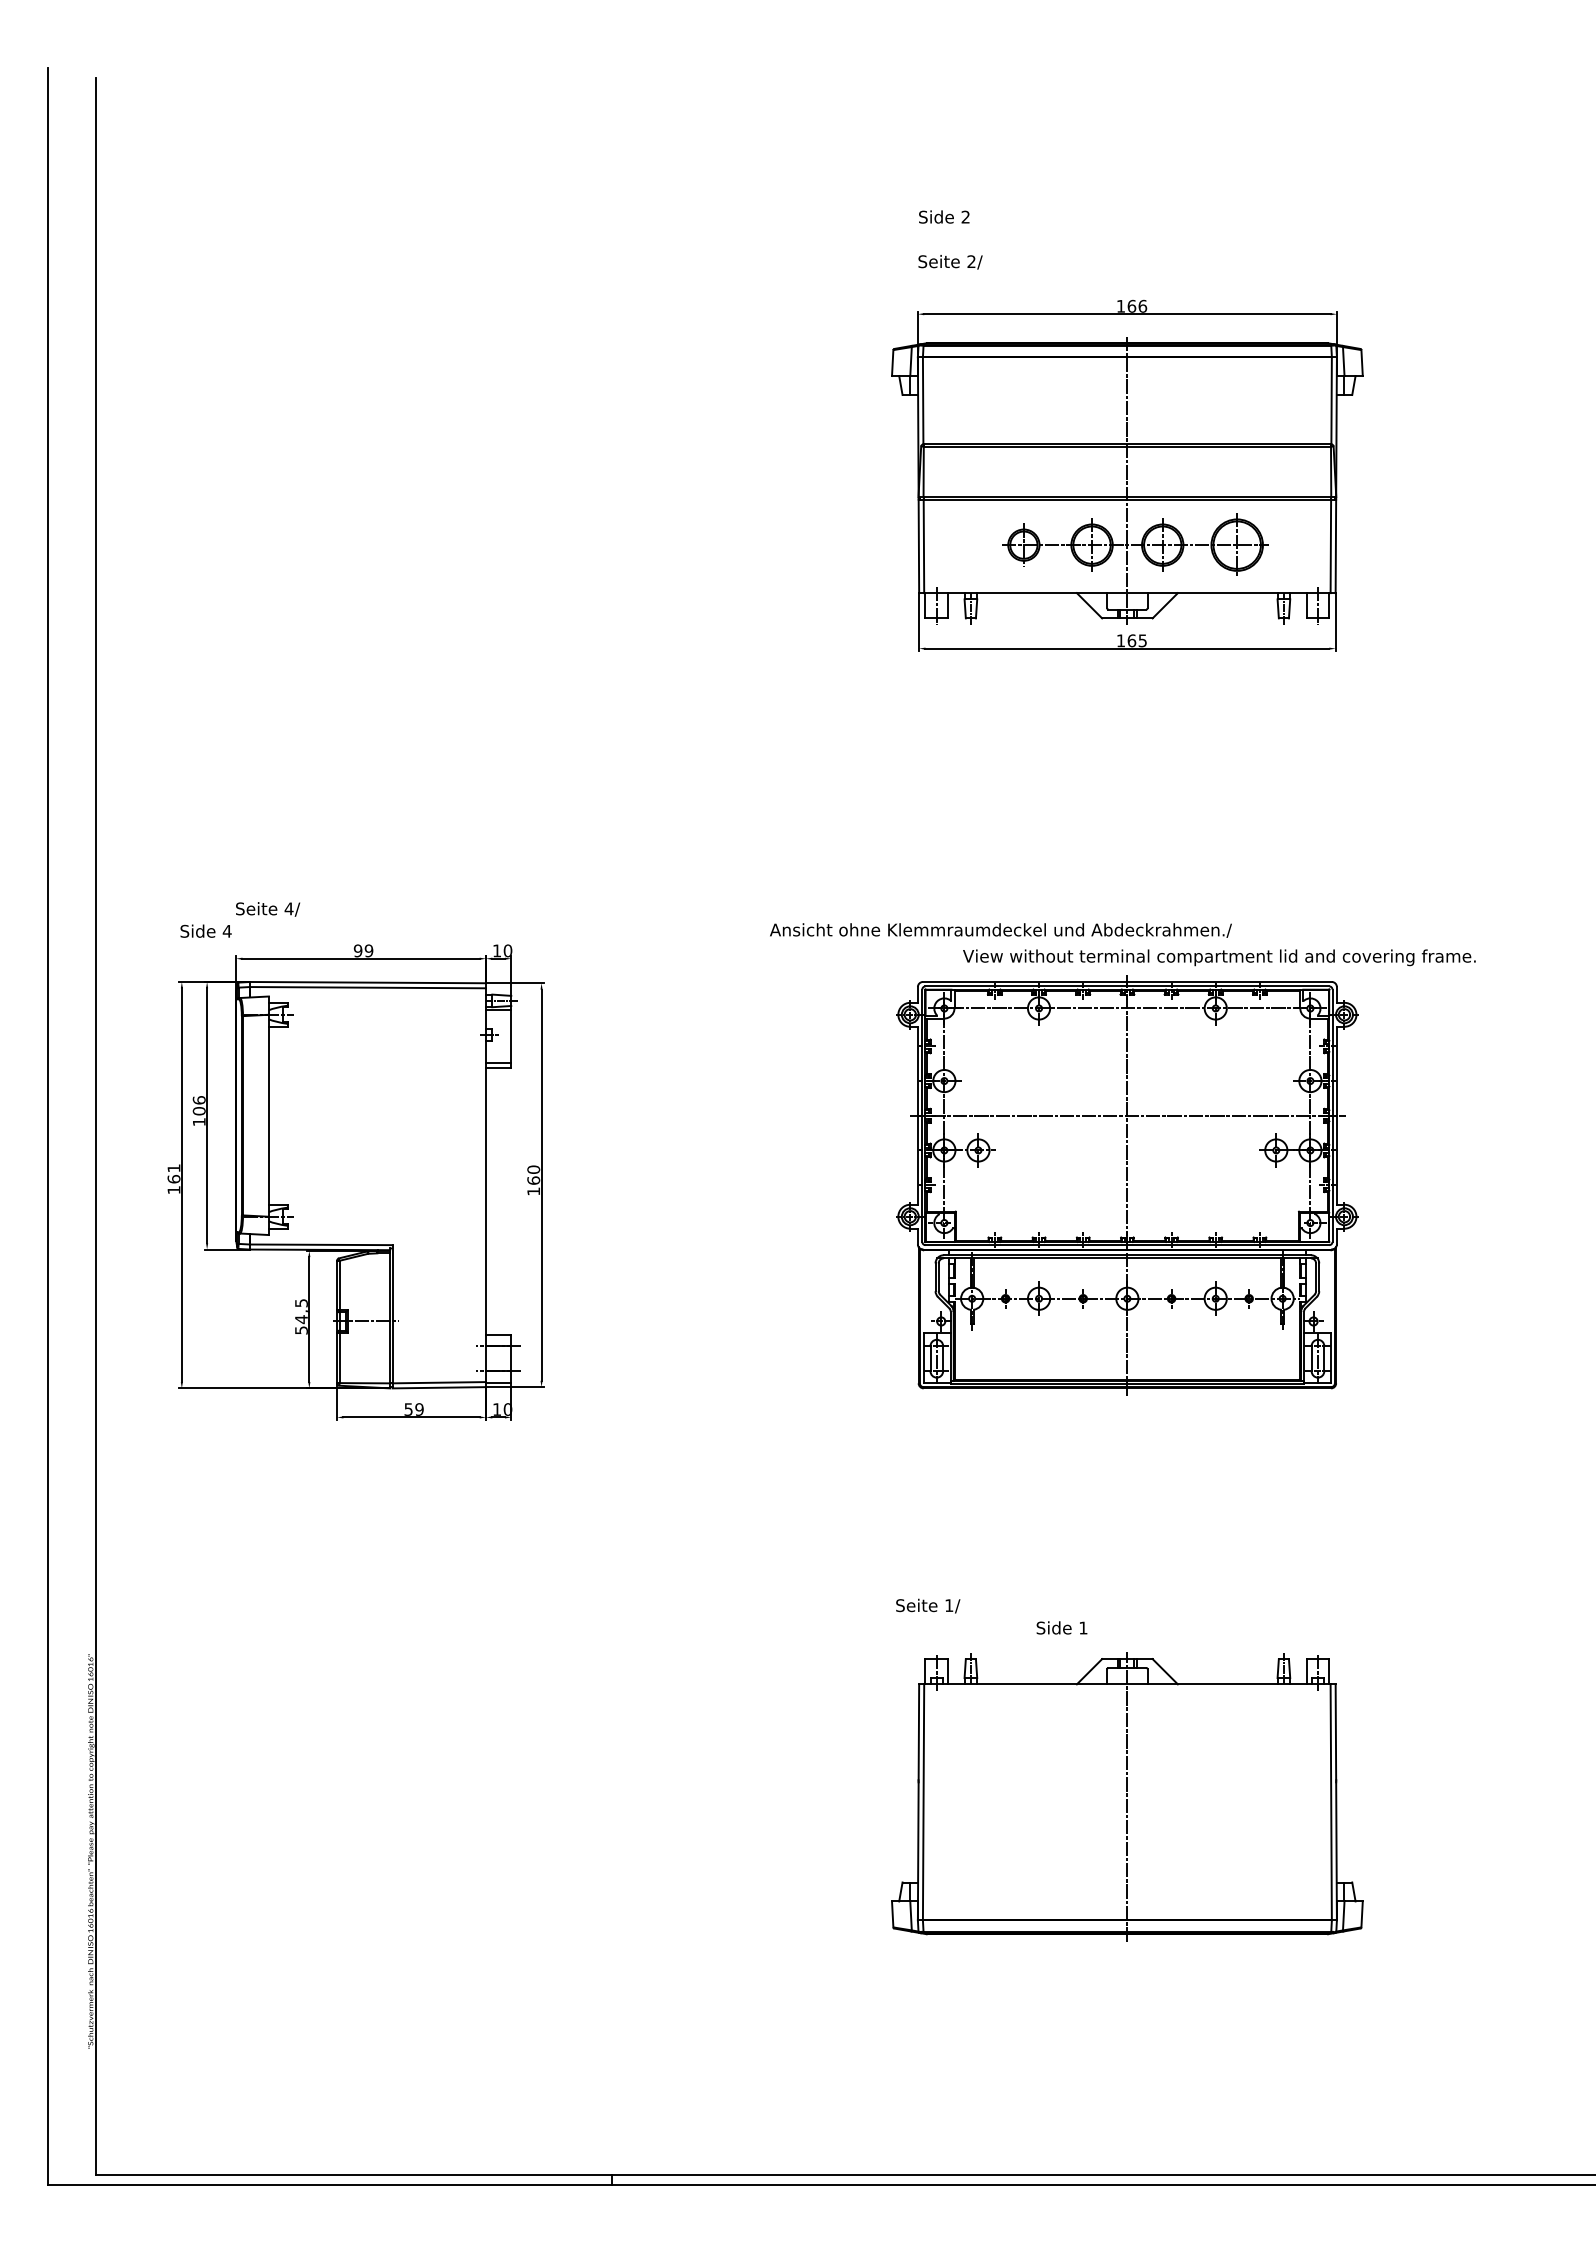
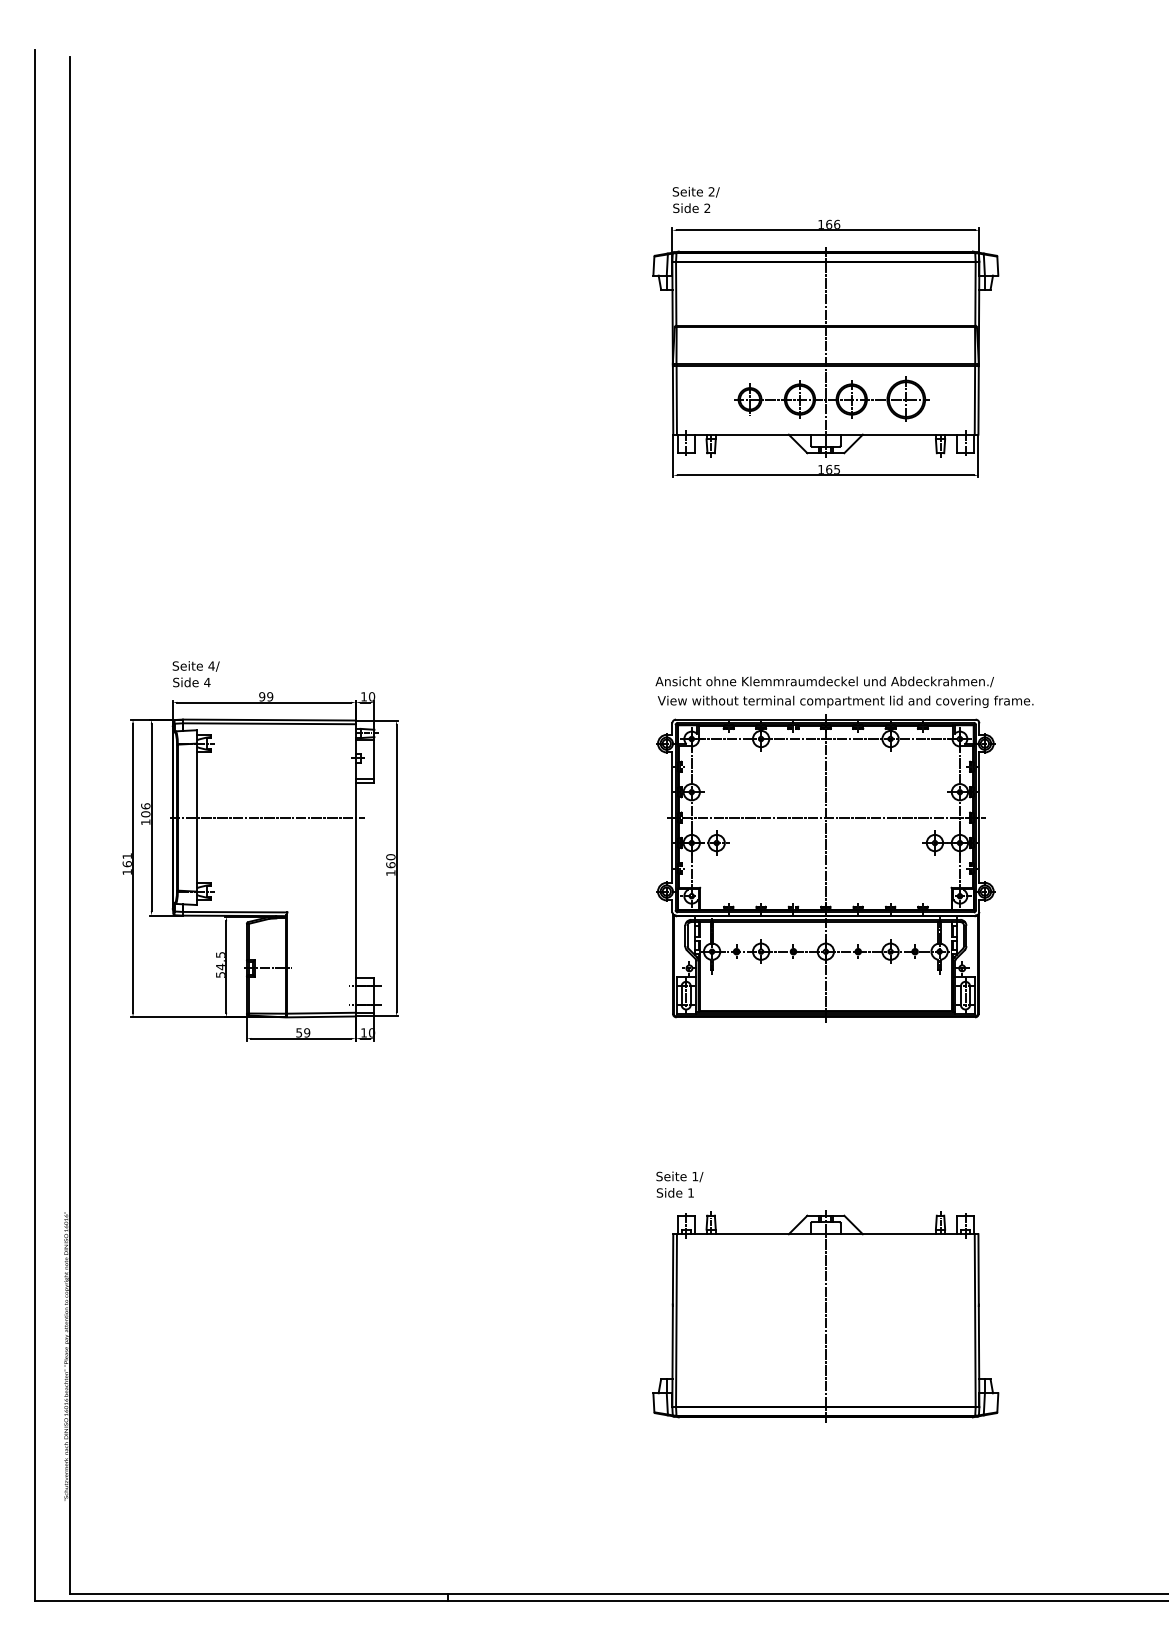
text: (944, 216) -> (691, 207), moved
text: (205, 930) -> (191, 681), moved
text: (1000, 930) -> (824, 681), moved
text: (1219, 957) -> (845, 701), moved
line: (365, 1115) -> (267, 817), added
text: (1061, 1627) -> (674, 1192), moved

